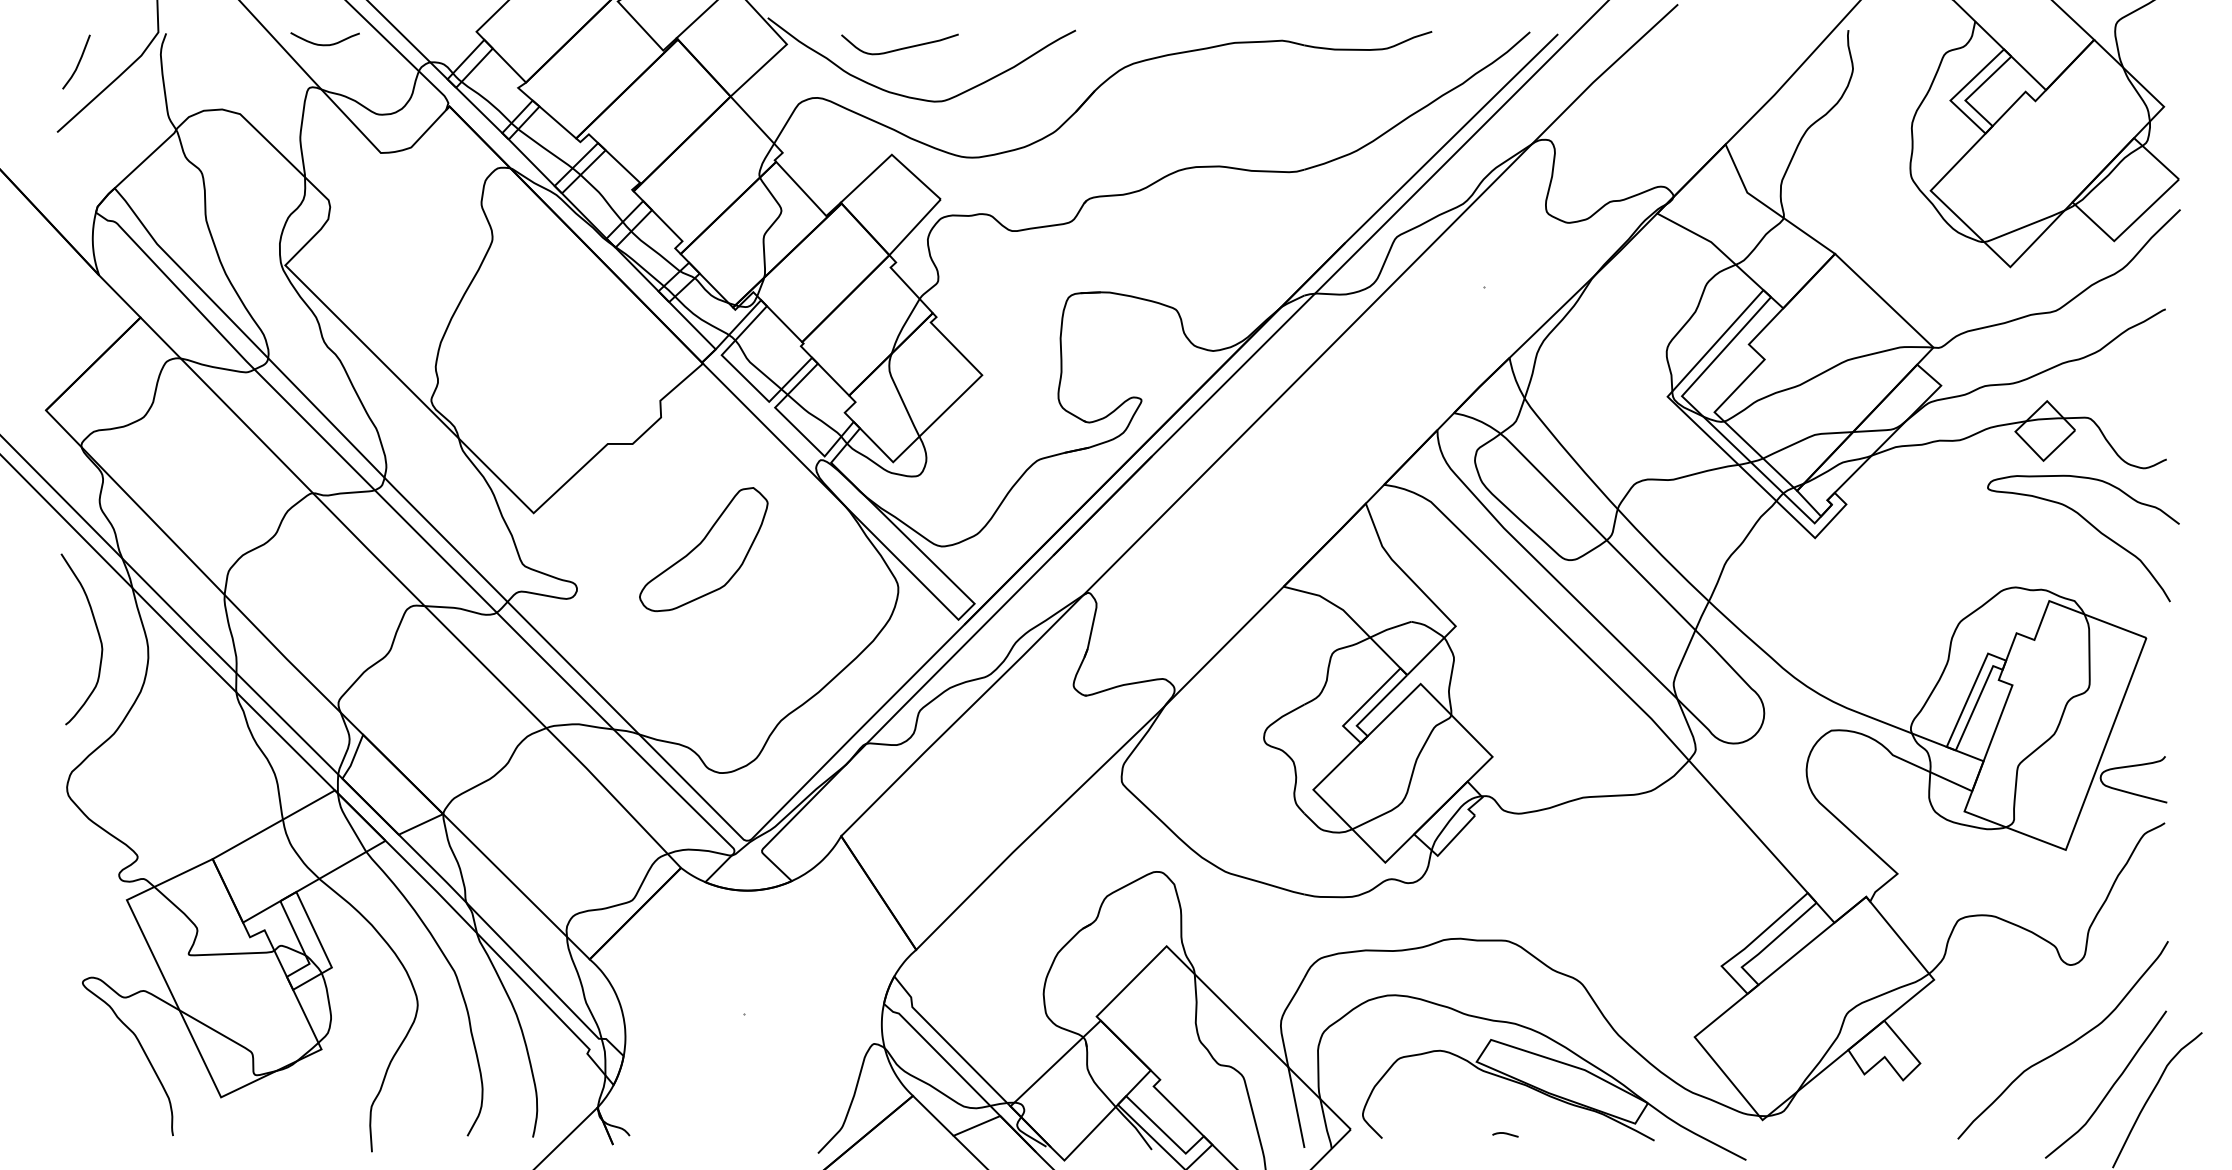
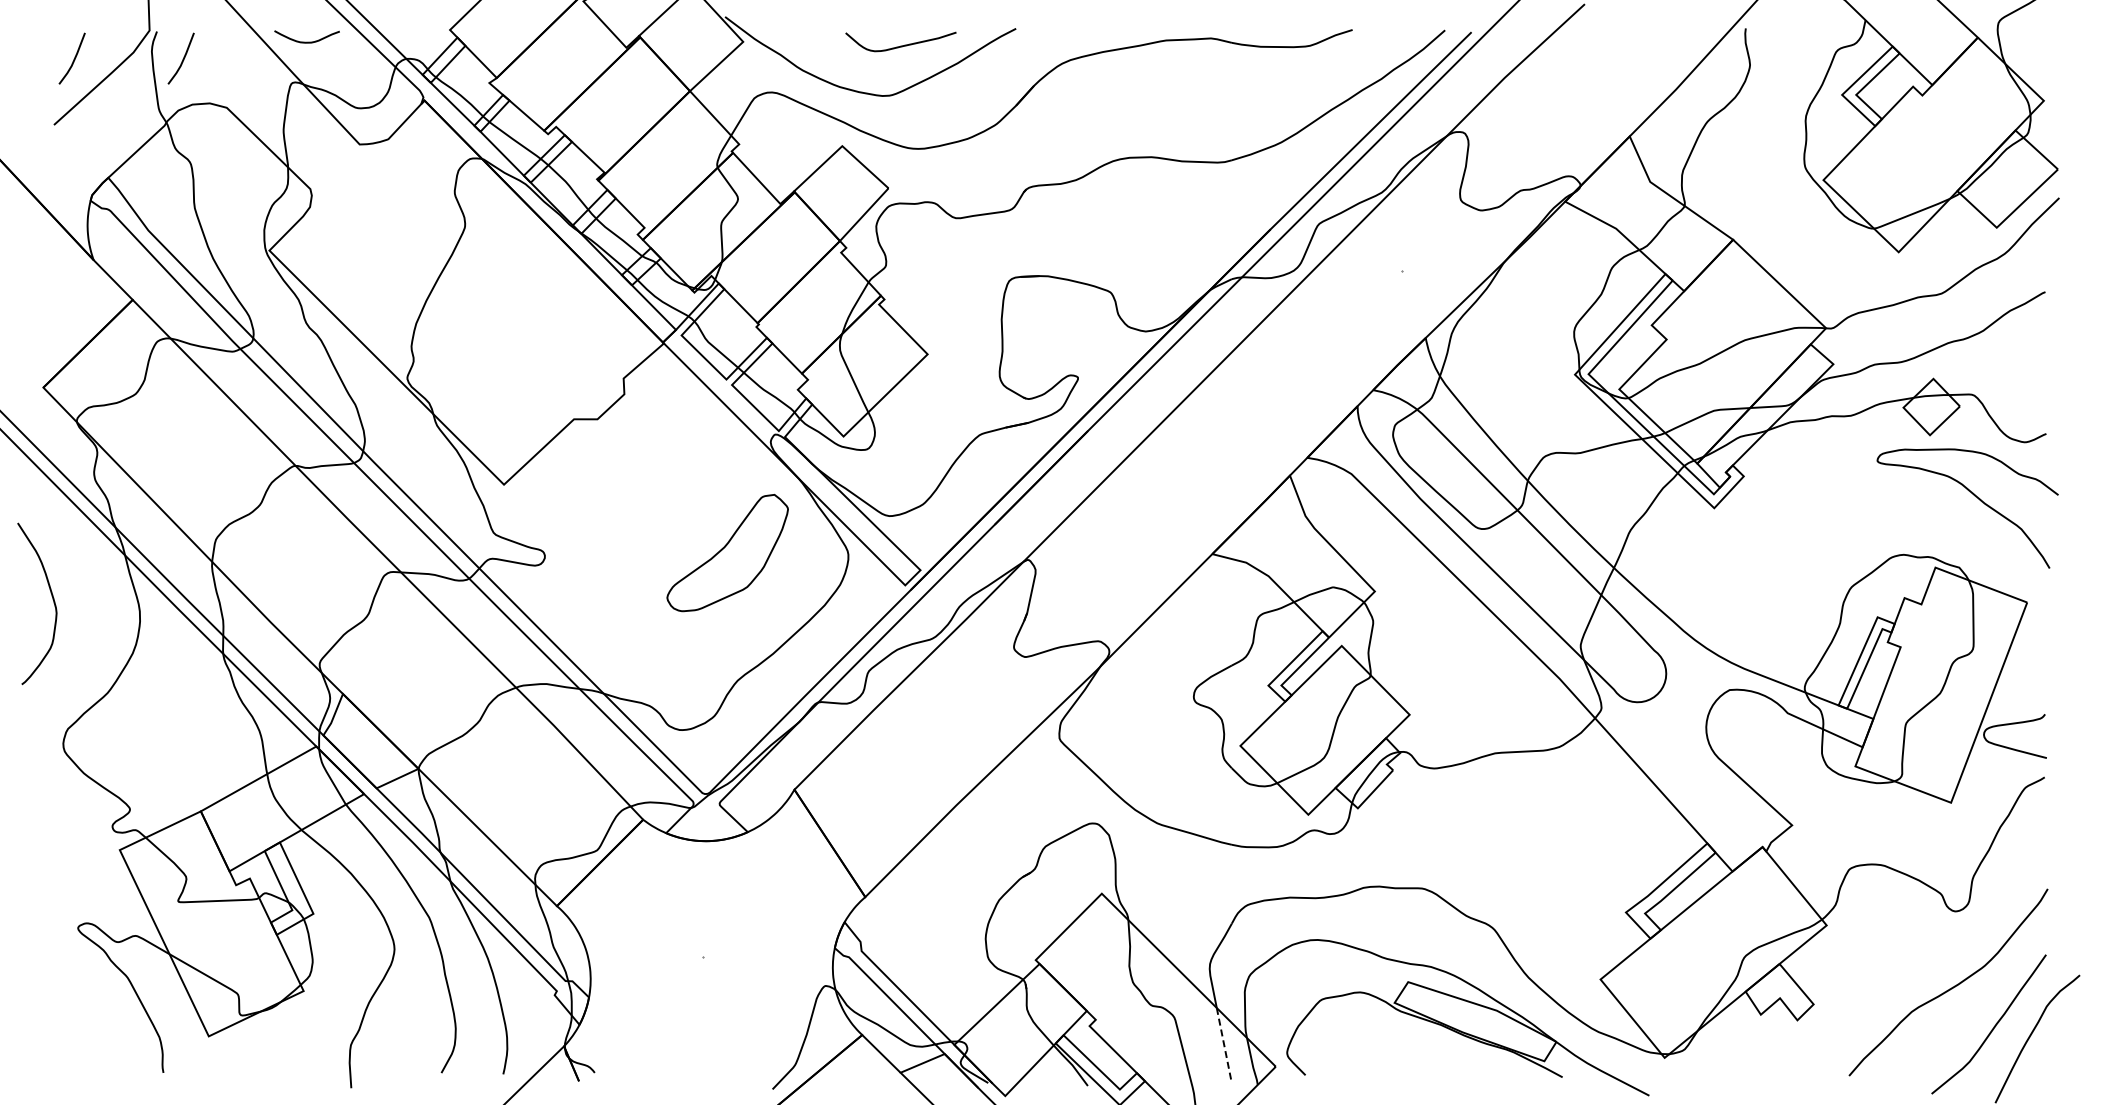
curve: (899, 48) -> (900, 45), moved
line: (193, 63) -> (182, 59), added
part: (703, 550) -> (727, 553), moved
curve: (97, 634) -> (52, 599), moved
line: (1296, 1108) -> (1224, 1046), solid -> dashed
curve: (1505, 1134) -> (1421, 1071), removed

